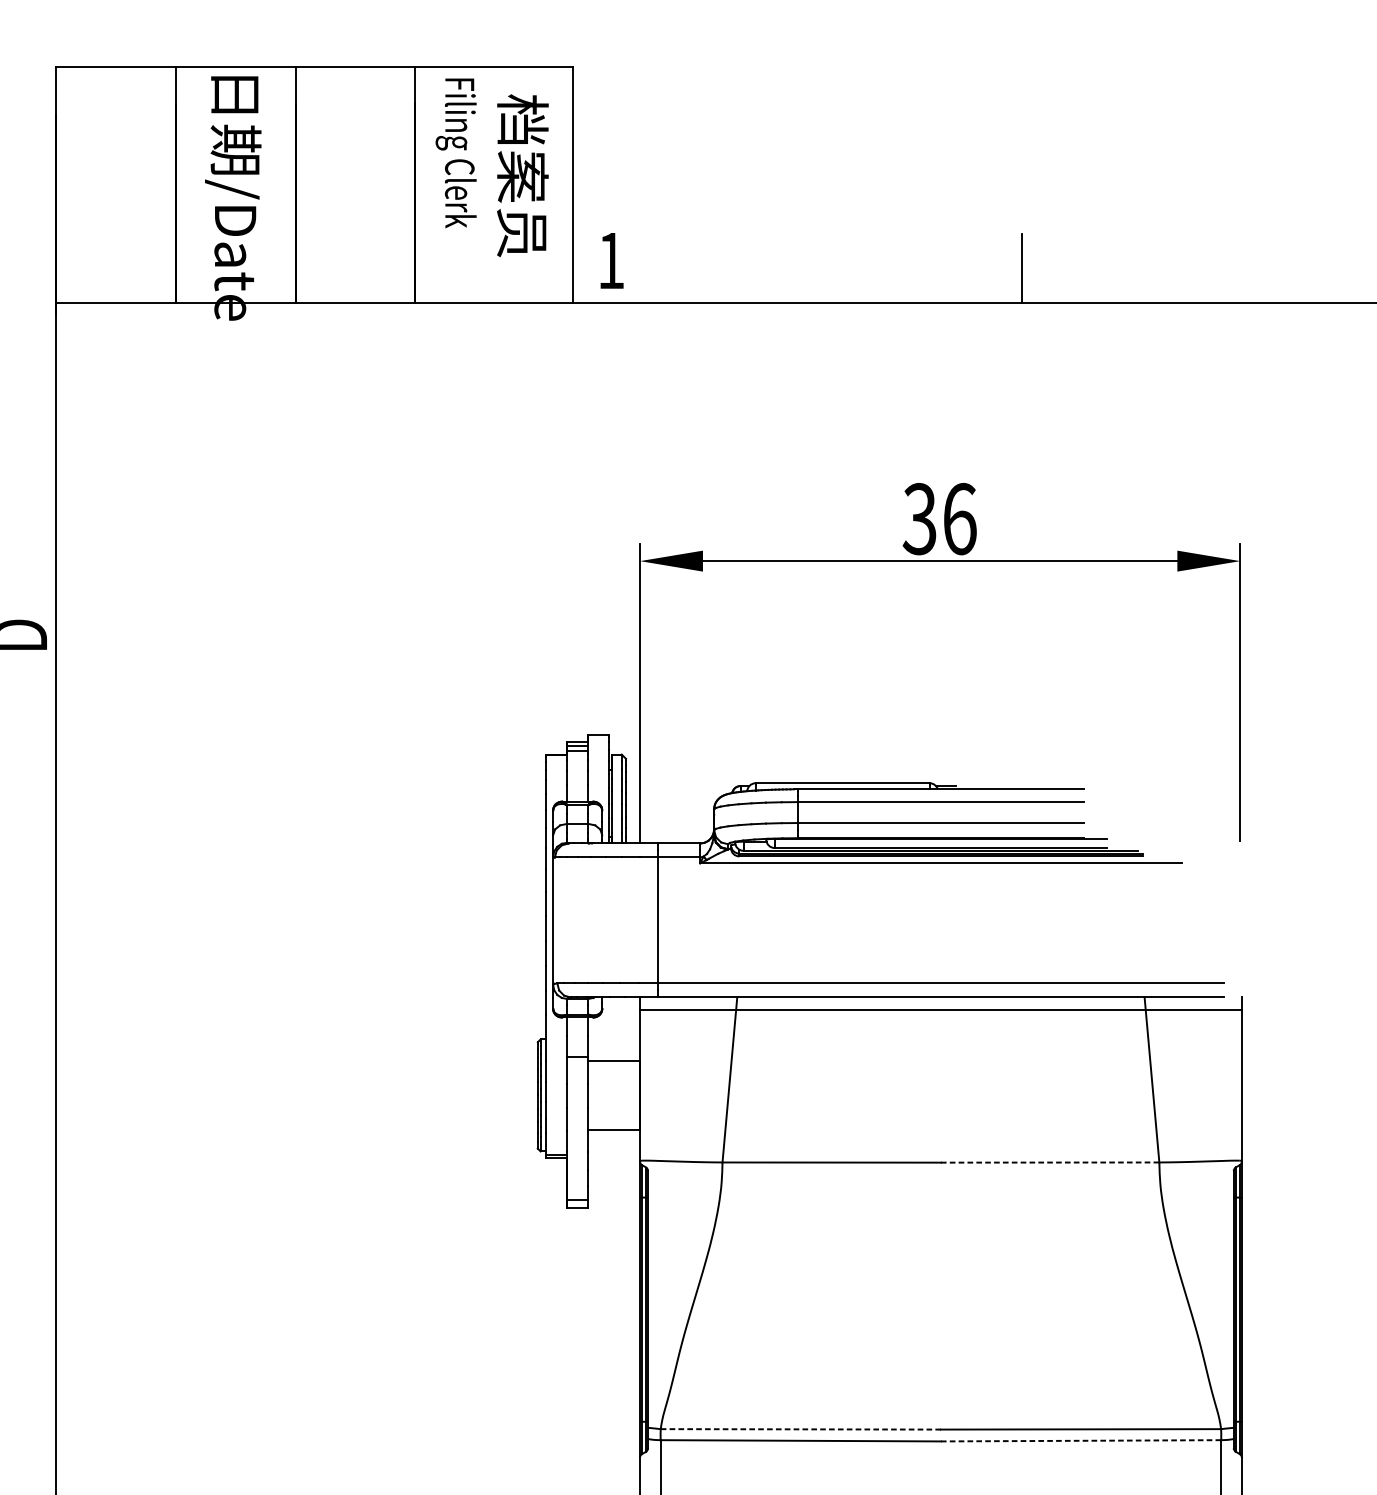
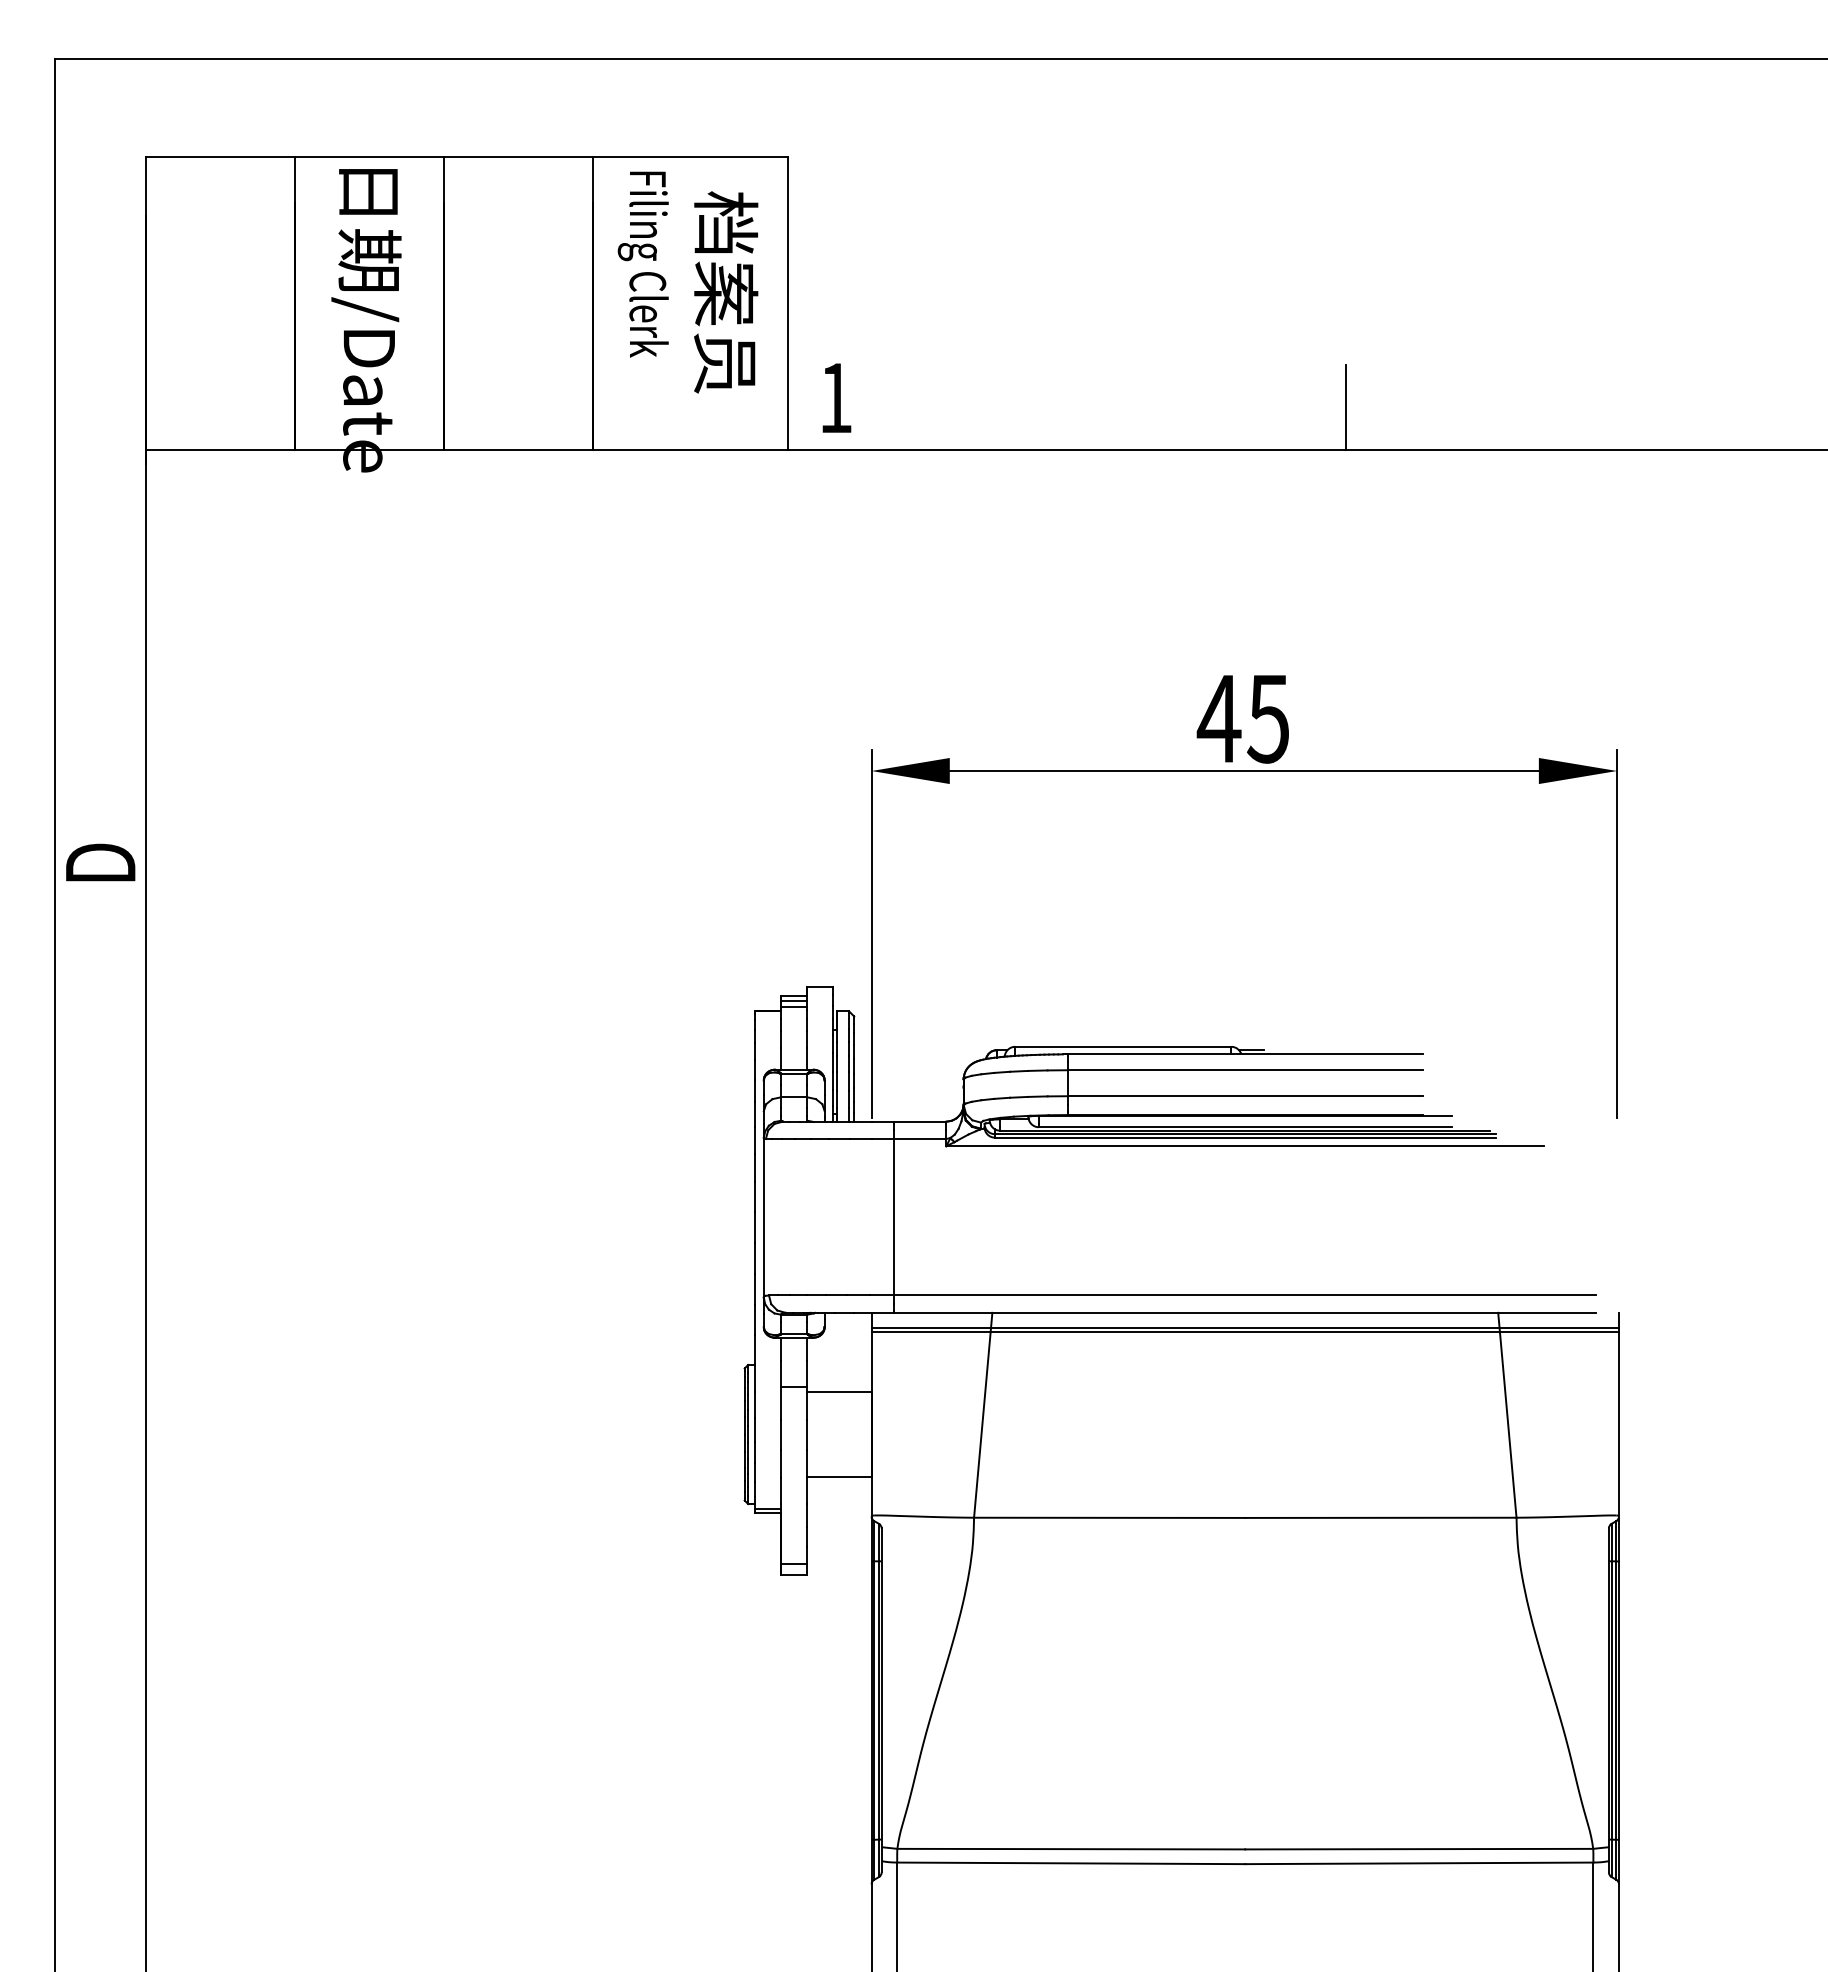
text: (938, 518) -> (1242, 718), 36 -> 45
line: (941, 1012) -> (1245, 1331), added
line: (1049, 1162) -> (1380, 1517), dashed -> solid
line: (800, 1429) -> (1071, 1849), dashed -> solid
line: (1081, 1440) -> (1419, 1863), dashed -> solid

